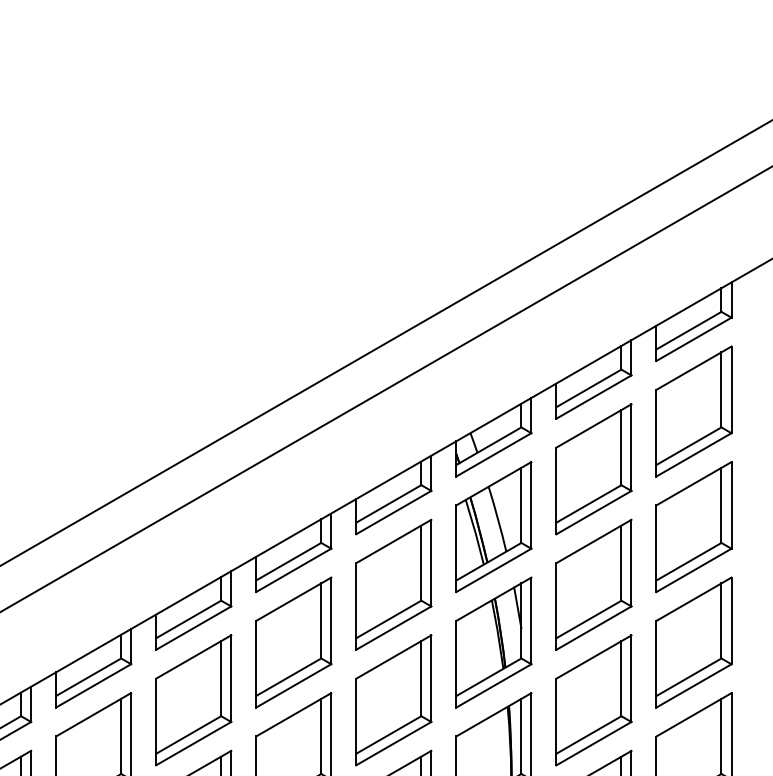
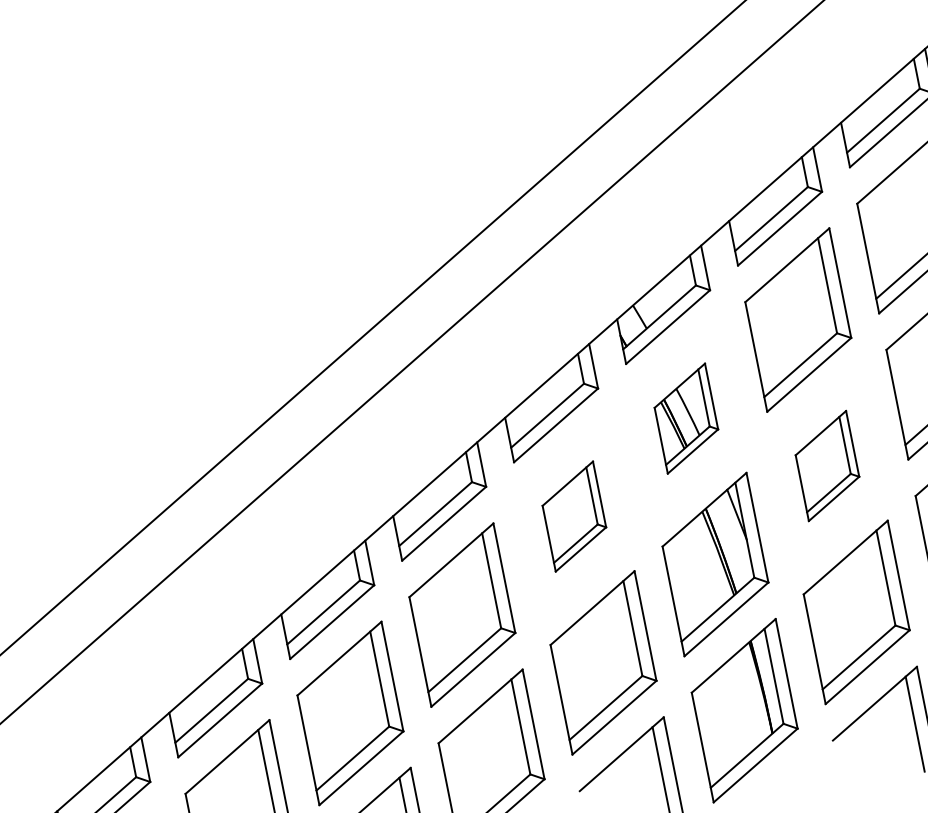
part: (493, 527) -> (685, 419), size x0.6
part: (393, 584) -> (573, 516), size x0.6
part: (593, 584) -> (826, 465), size x0.6

